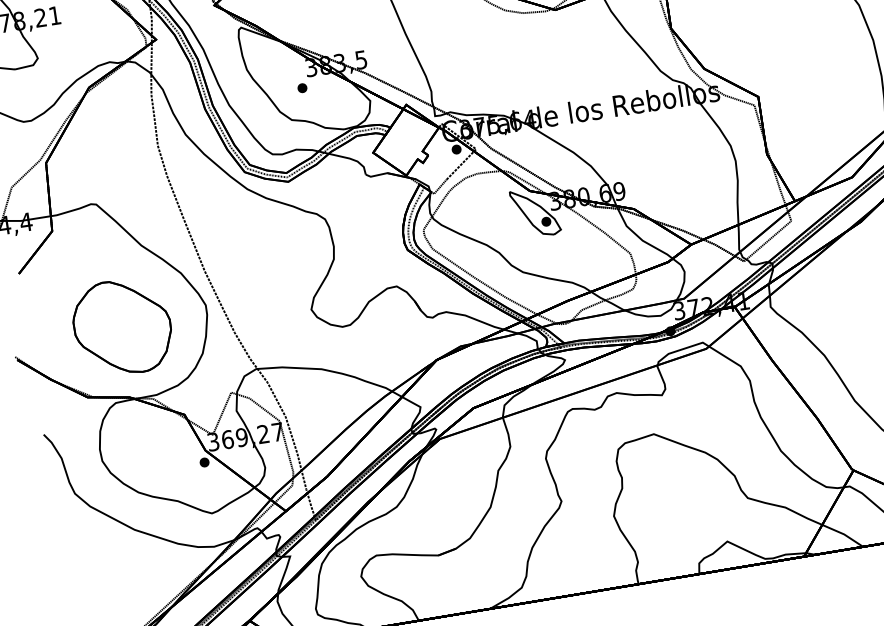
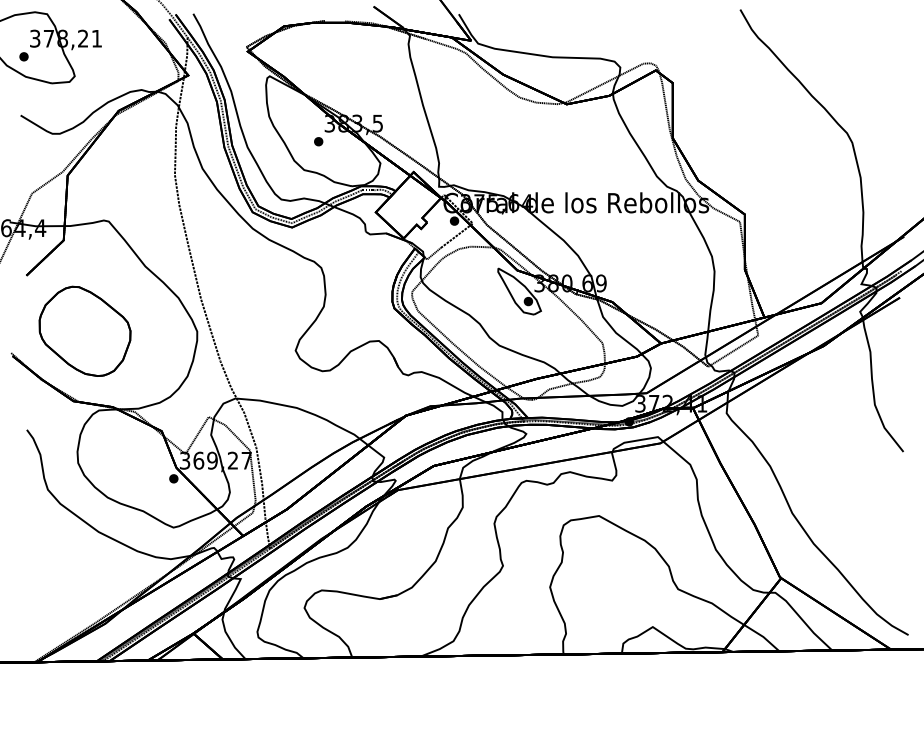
part: (121, 326) -> (84, 330), moved

